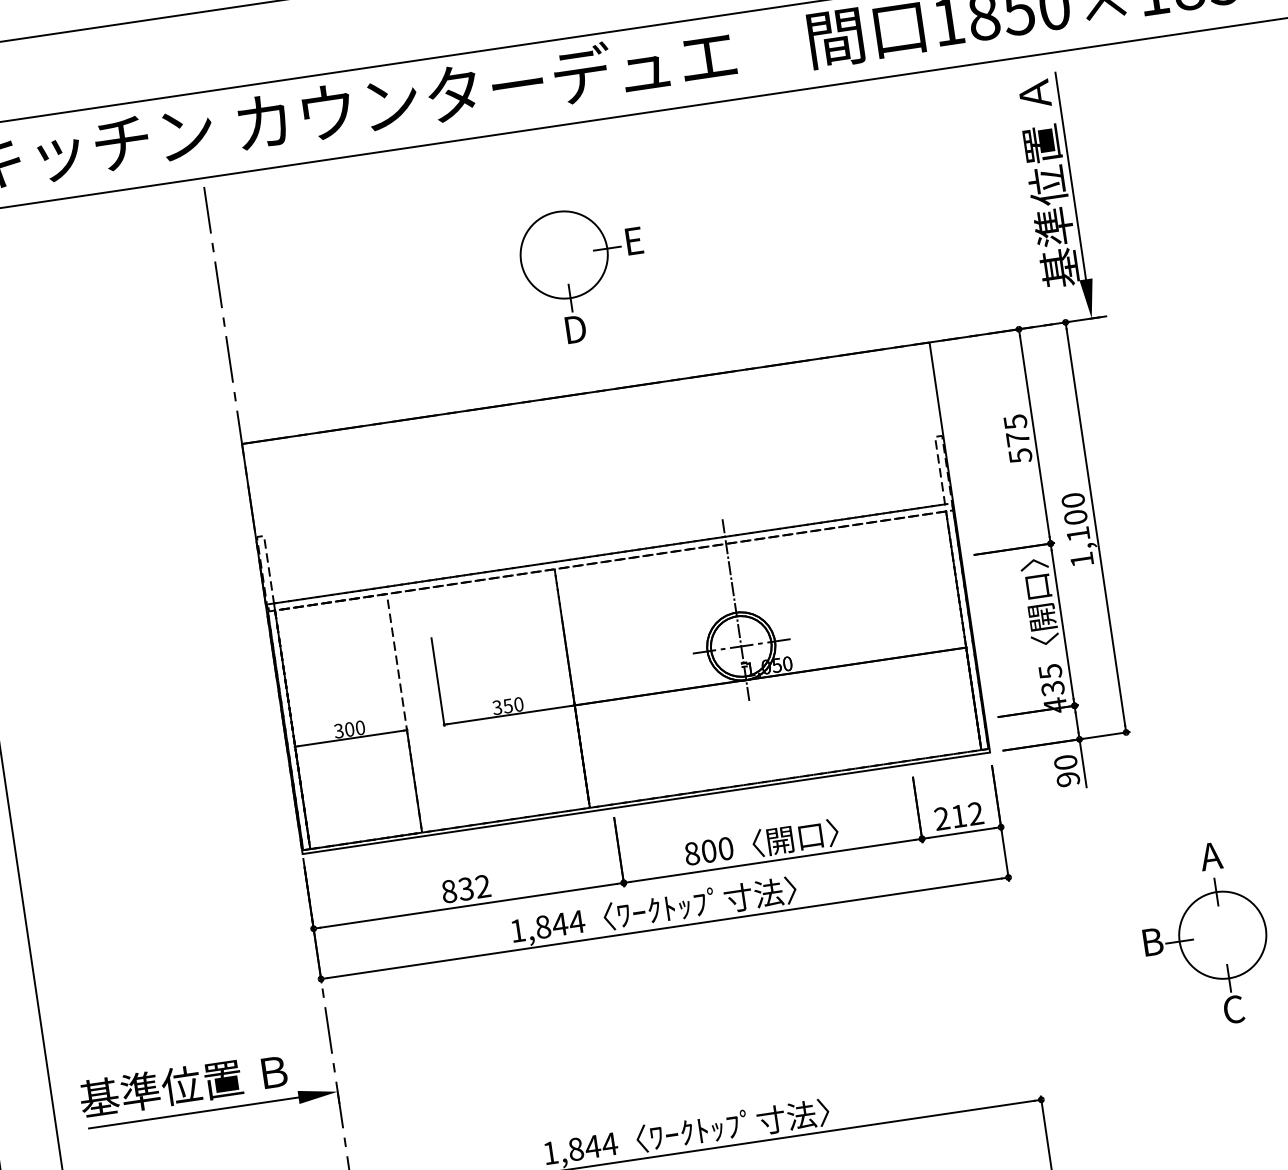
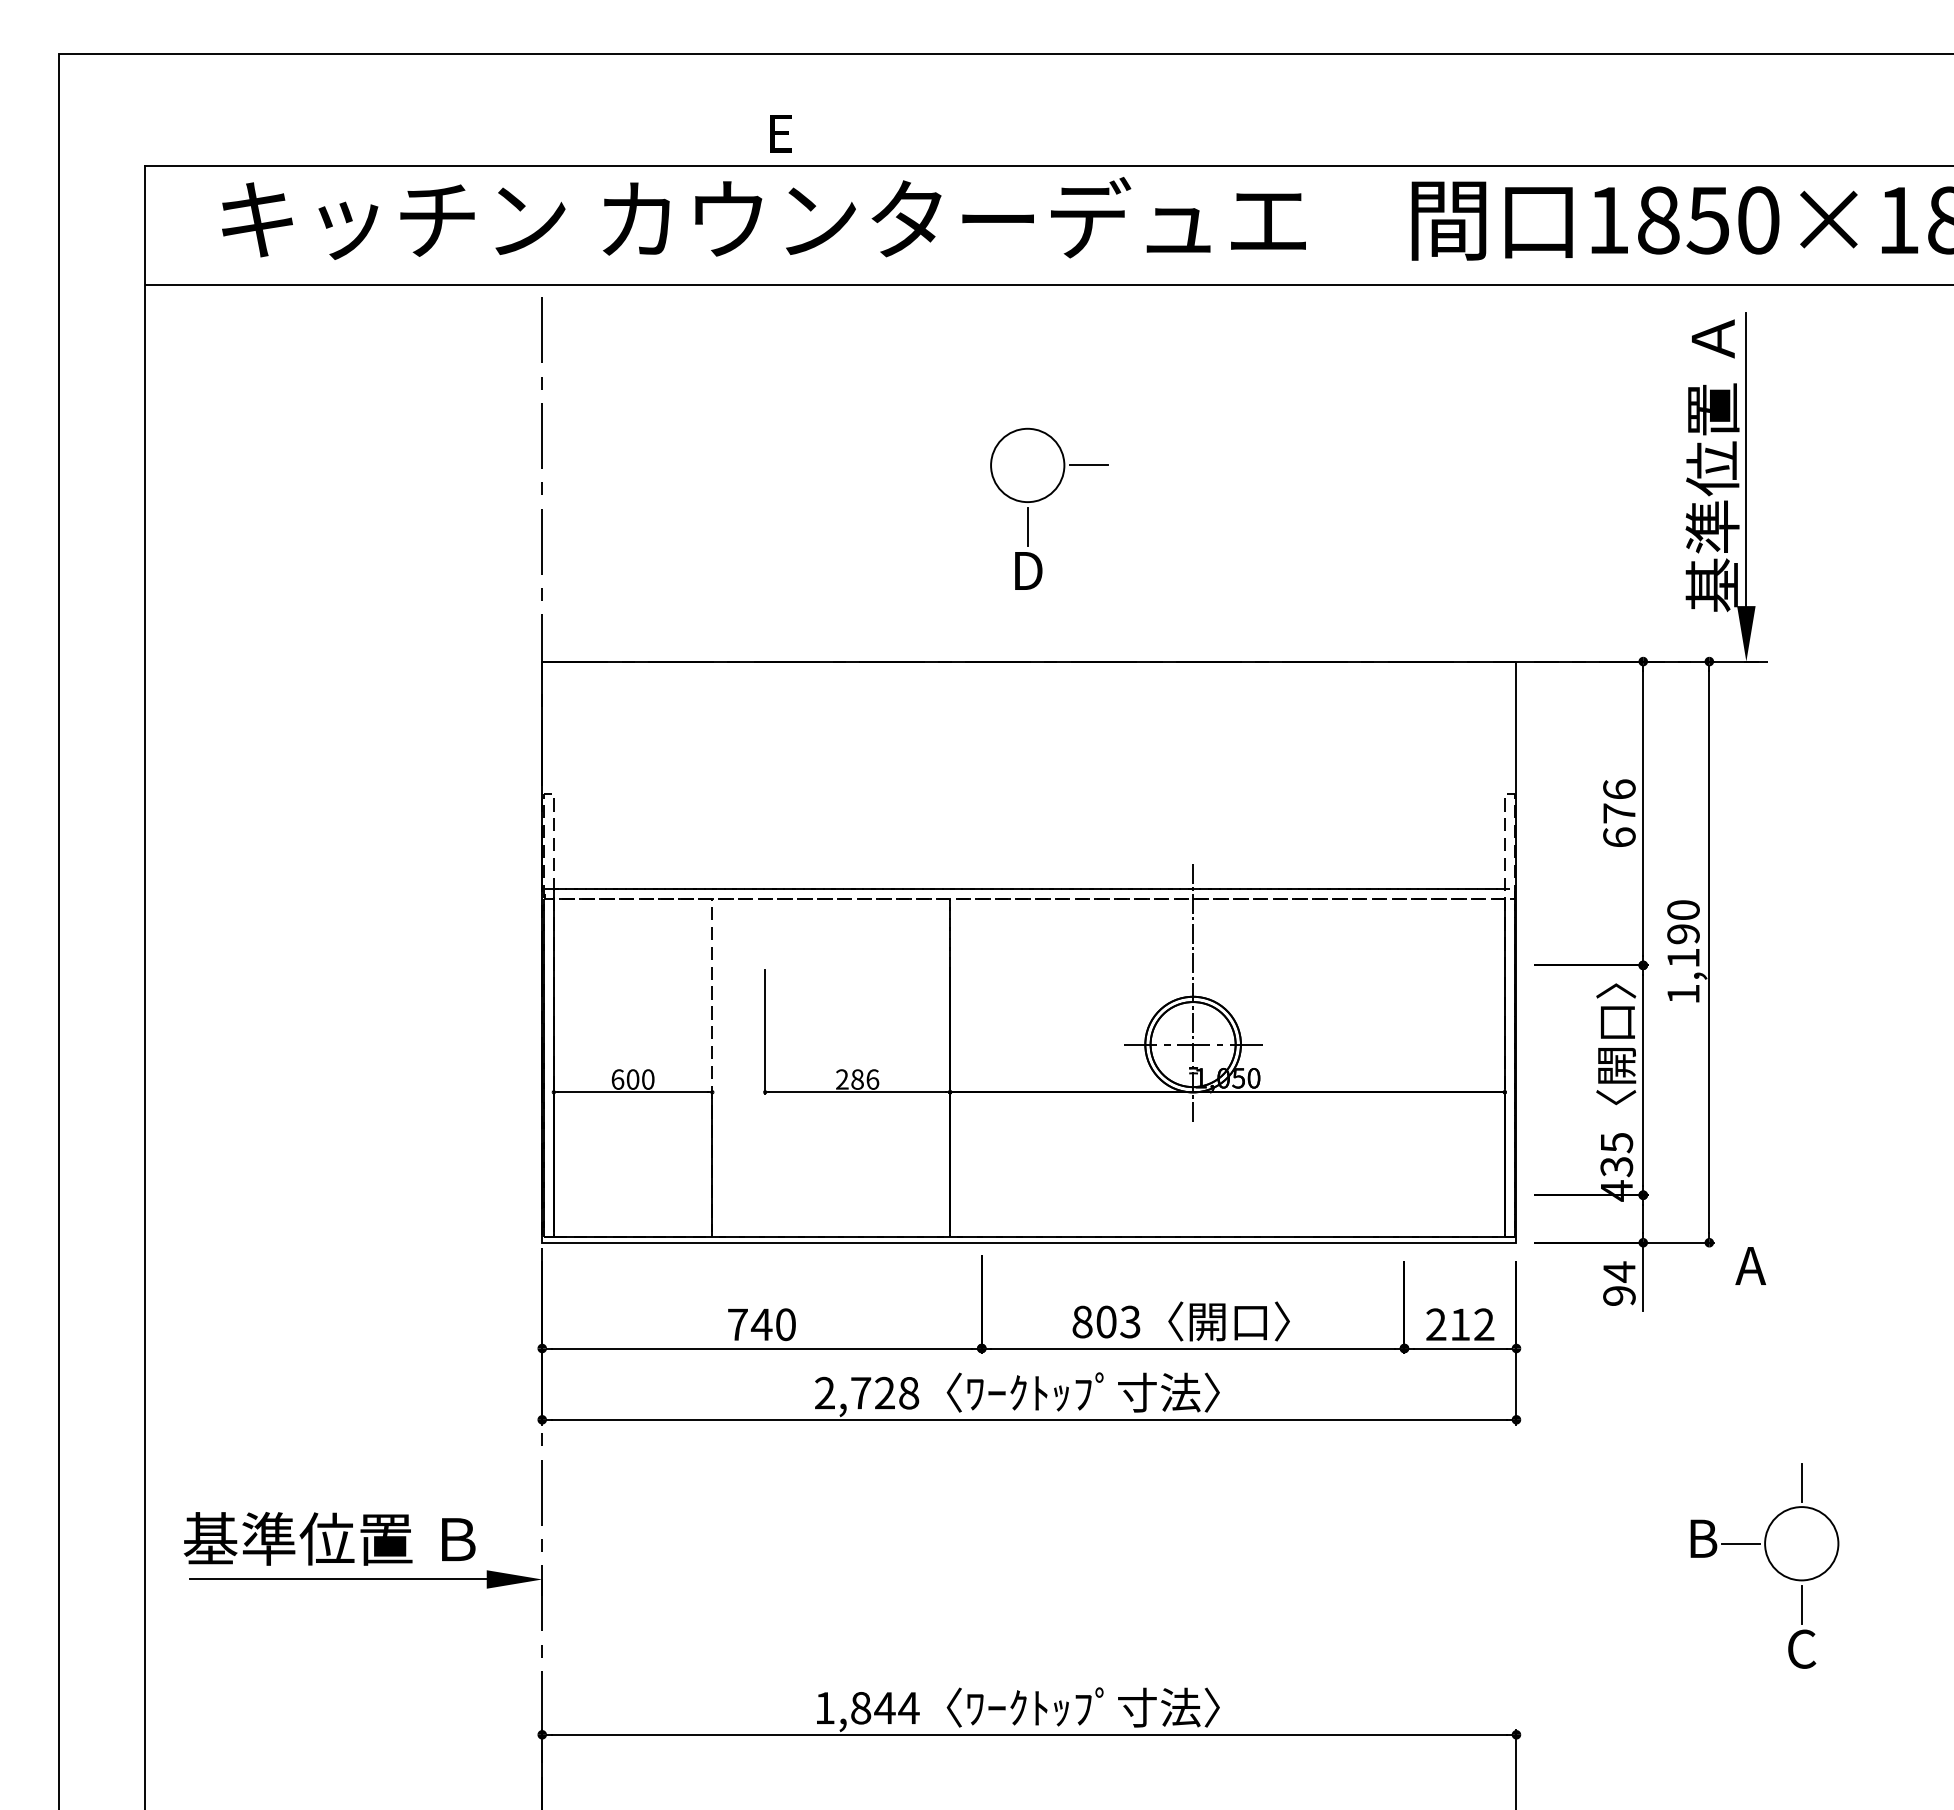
text: (634, 241) -> (780, 133), moved
circle: (564, 255) -> (1027, 465), size x0.6
text: (1018, 438) -> (1619, 813), 575 -> 676
text: (1075, 517) -> (1683, 934), 1,100 -> 1,190
text: (508, 706) -> (857, 1079), 350 -> 286
text: (338, 731) -> (617, 1079), 300 -> 600
text: (1065, 762) -> (1619, 1271), 90 -> 94
text: (725, 848) -> (1130, 1321), 800 -> 803
text: (1210, 856) -> (1750, 1265), moved
text: (465, 888) -> (761, 1324), 832 -> 740
text: (547, 925) -> (867, 1392), 1,844 -> 2,728
circle: (1222, 935) -> (1801, 1543), size x0.6

